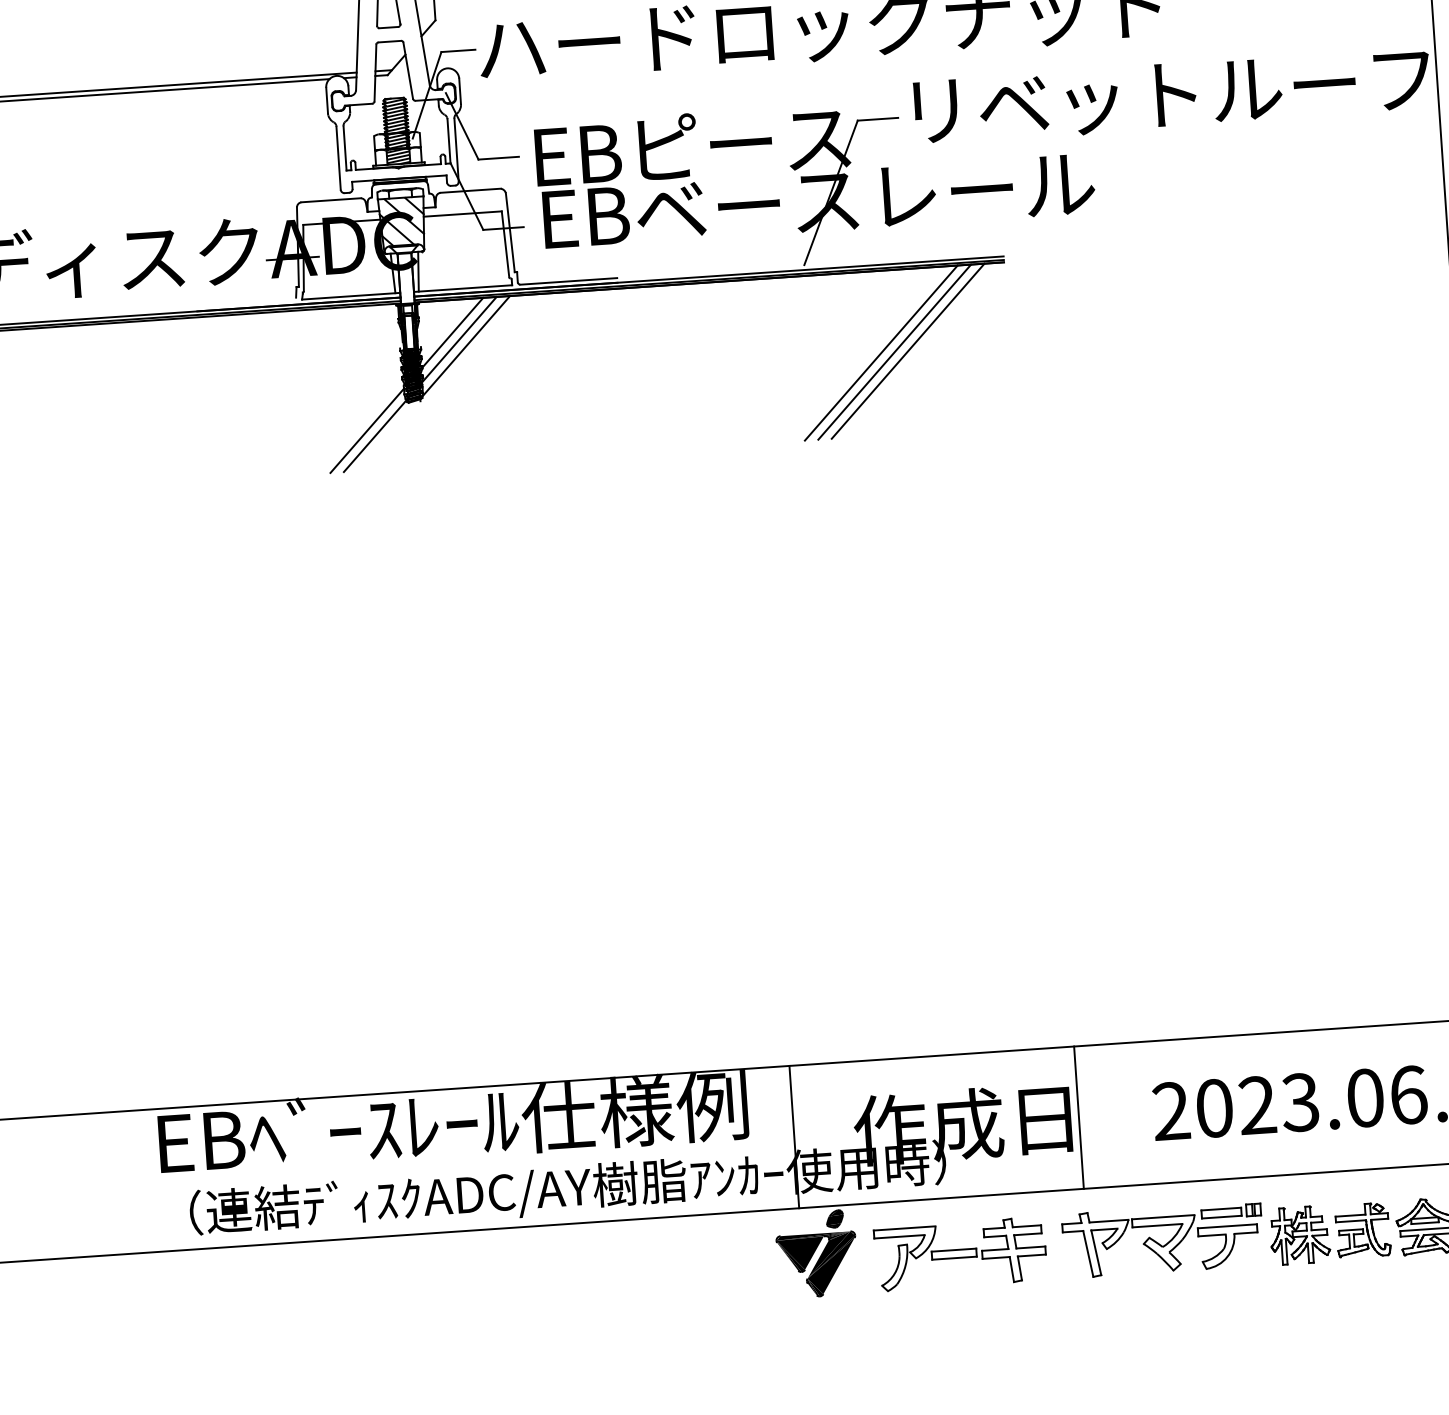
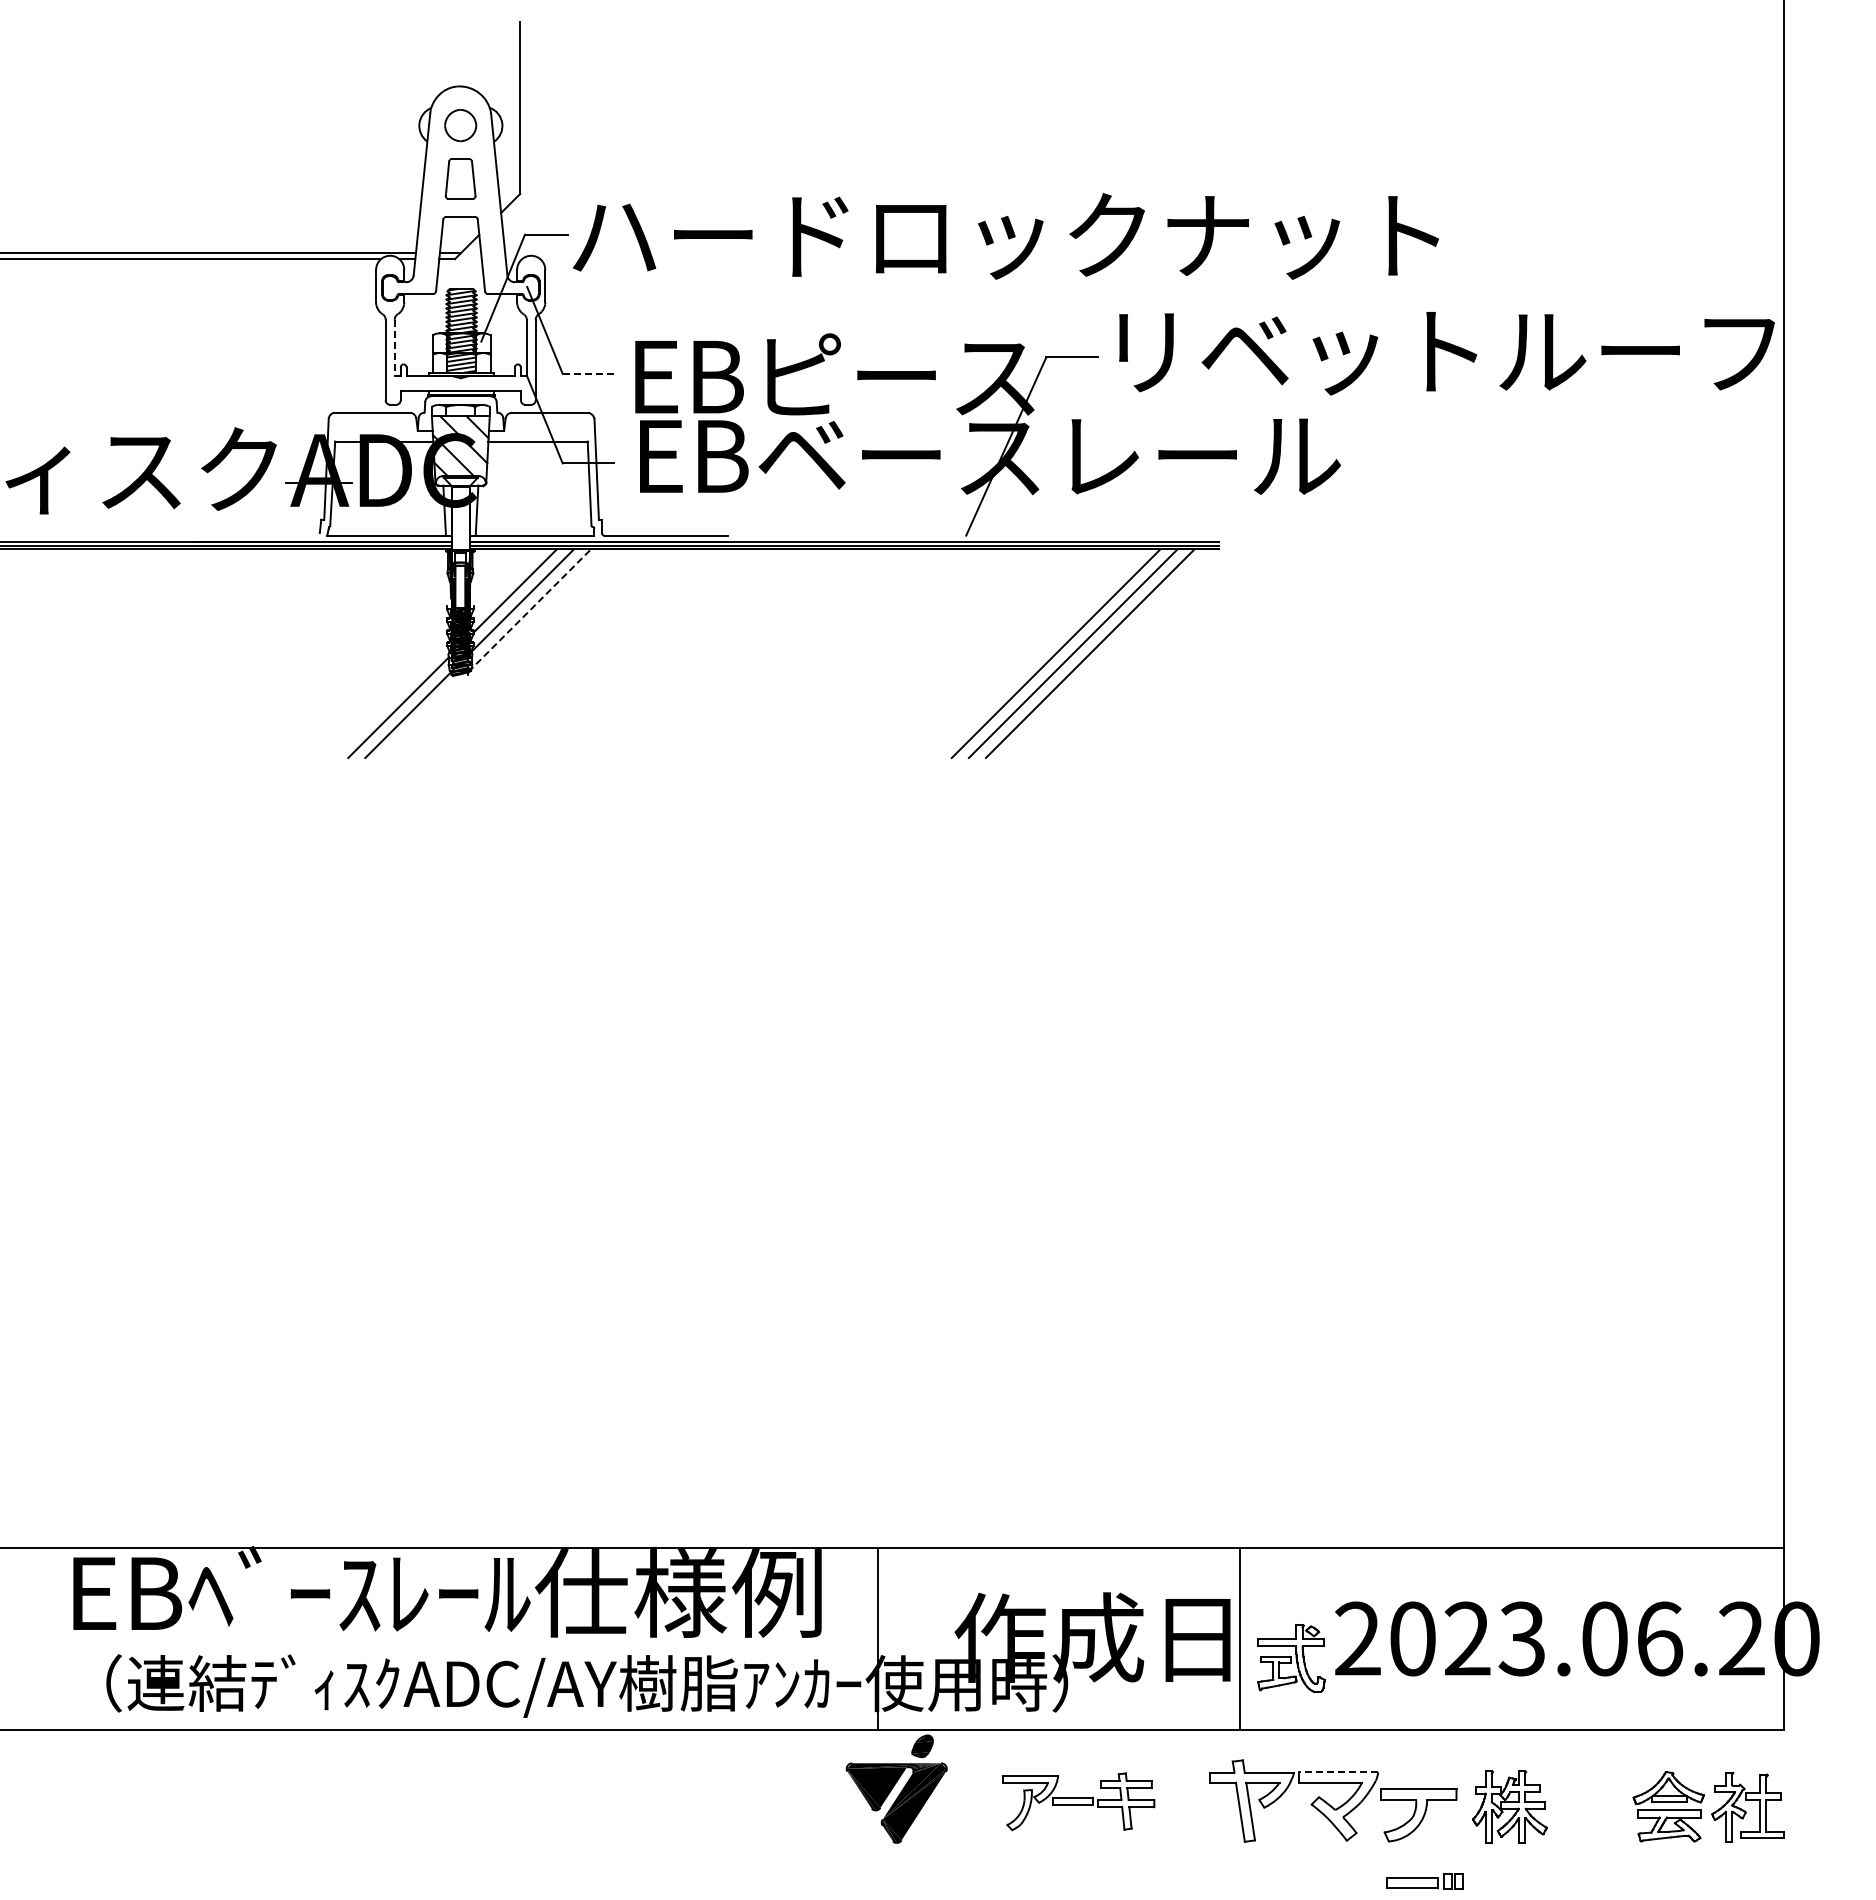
line: (344, 148) -> (394, 348), solid -> dashed
line: (498, 157) -> (588, 373), solid -> dashed
line: (465, 347) -> (529, 610), solid -> dashed
part: (1230, 1211) -> (1424, 1881), moved
line: (1163, 1217) -> (1338, 1772), solid -> dashed
part: (1363, 1230) -> (1291, 1658), moved
part: (960, 1254) -> (1078, 1801), size x0.7

